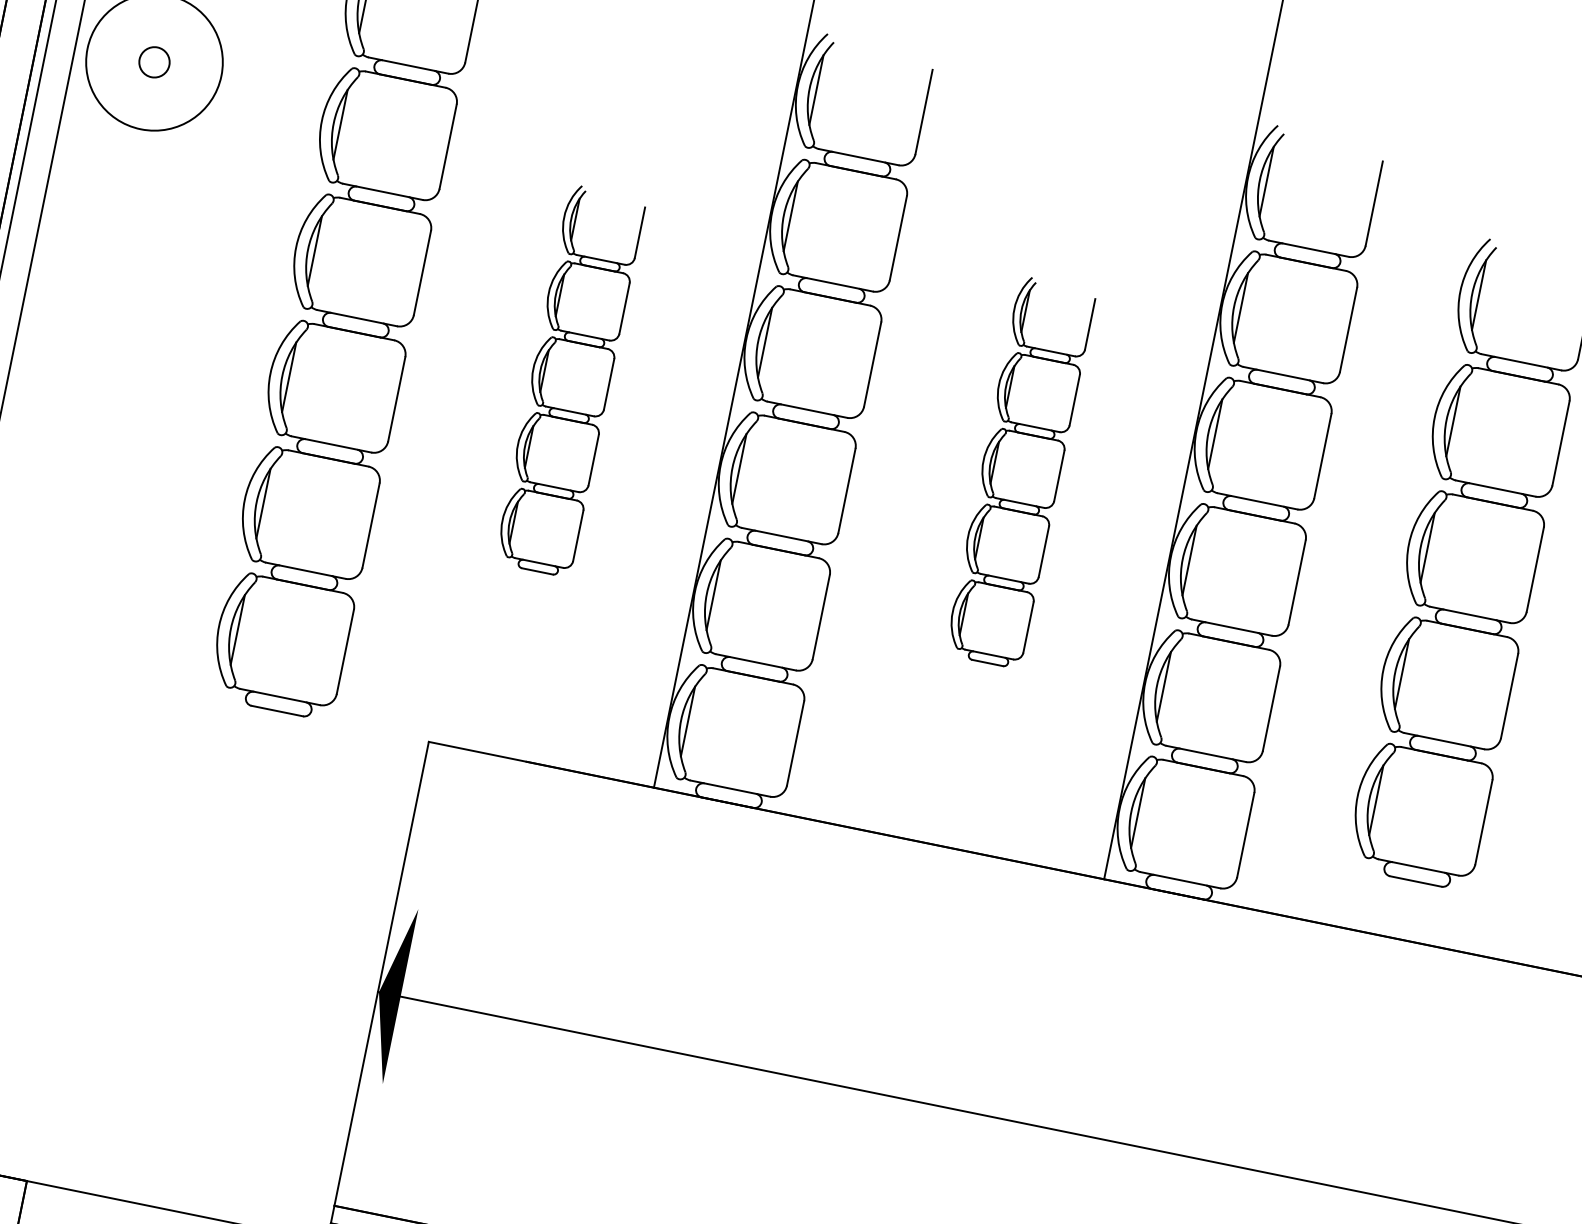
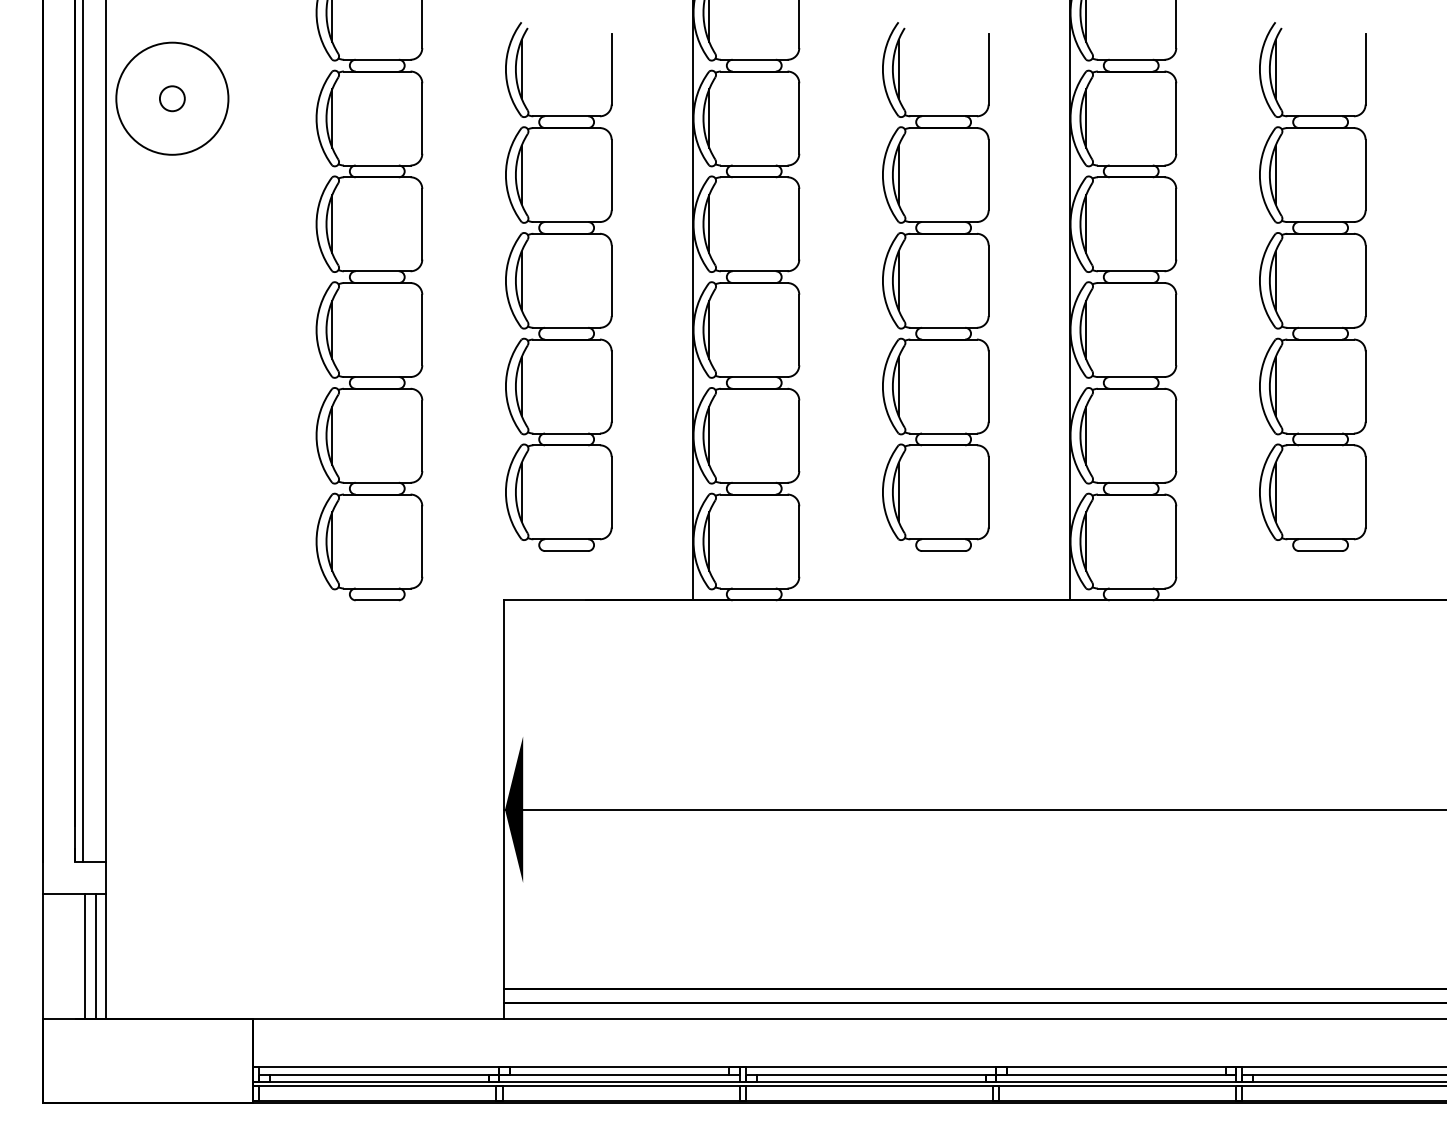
part: (569, 380) -> (558, 286), size x1.67
part: (1020, 471) -> (935, 286), size x1.67

